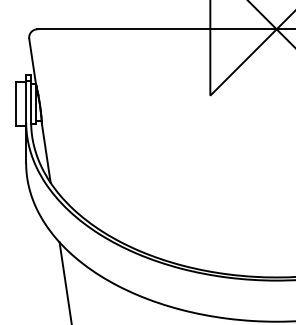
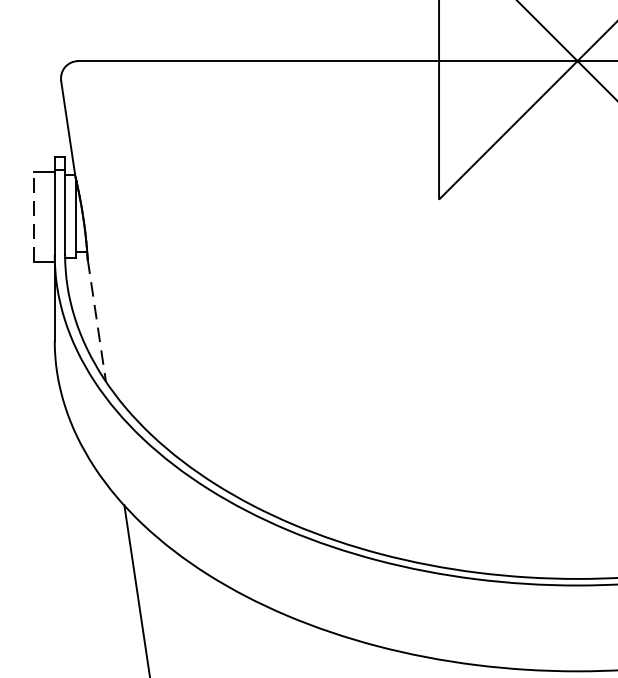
line: (16, 104) -> (34, 217), solid -> dashed
line: (46, 154) -> (97, 322), solid -> dashed

